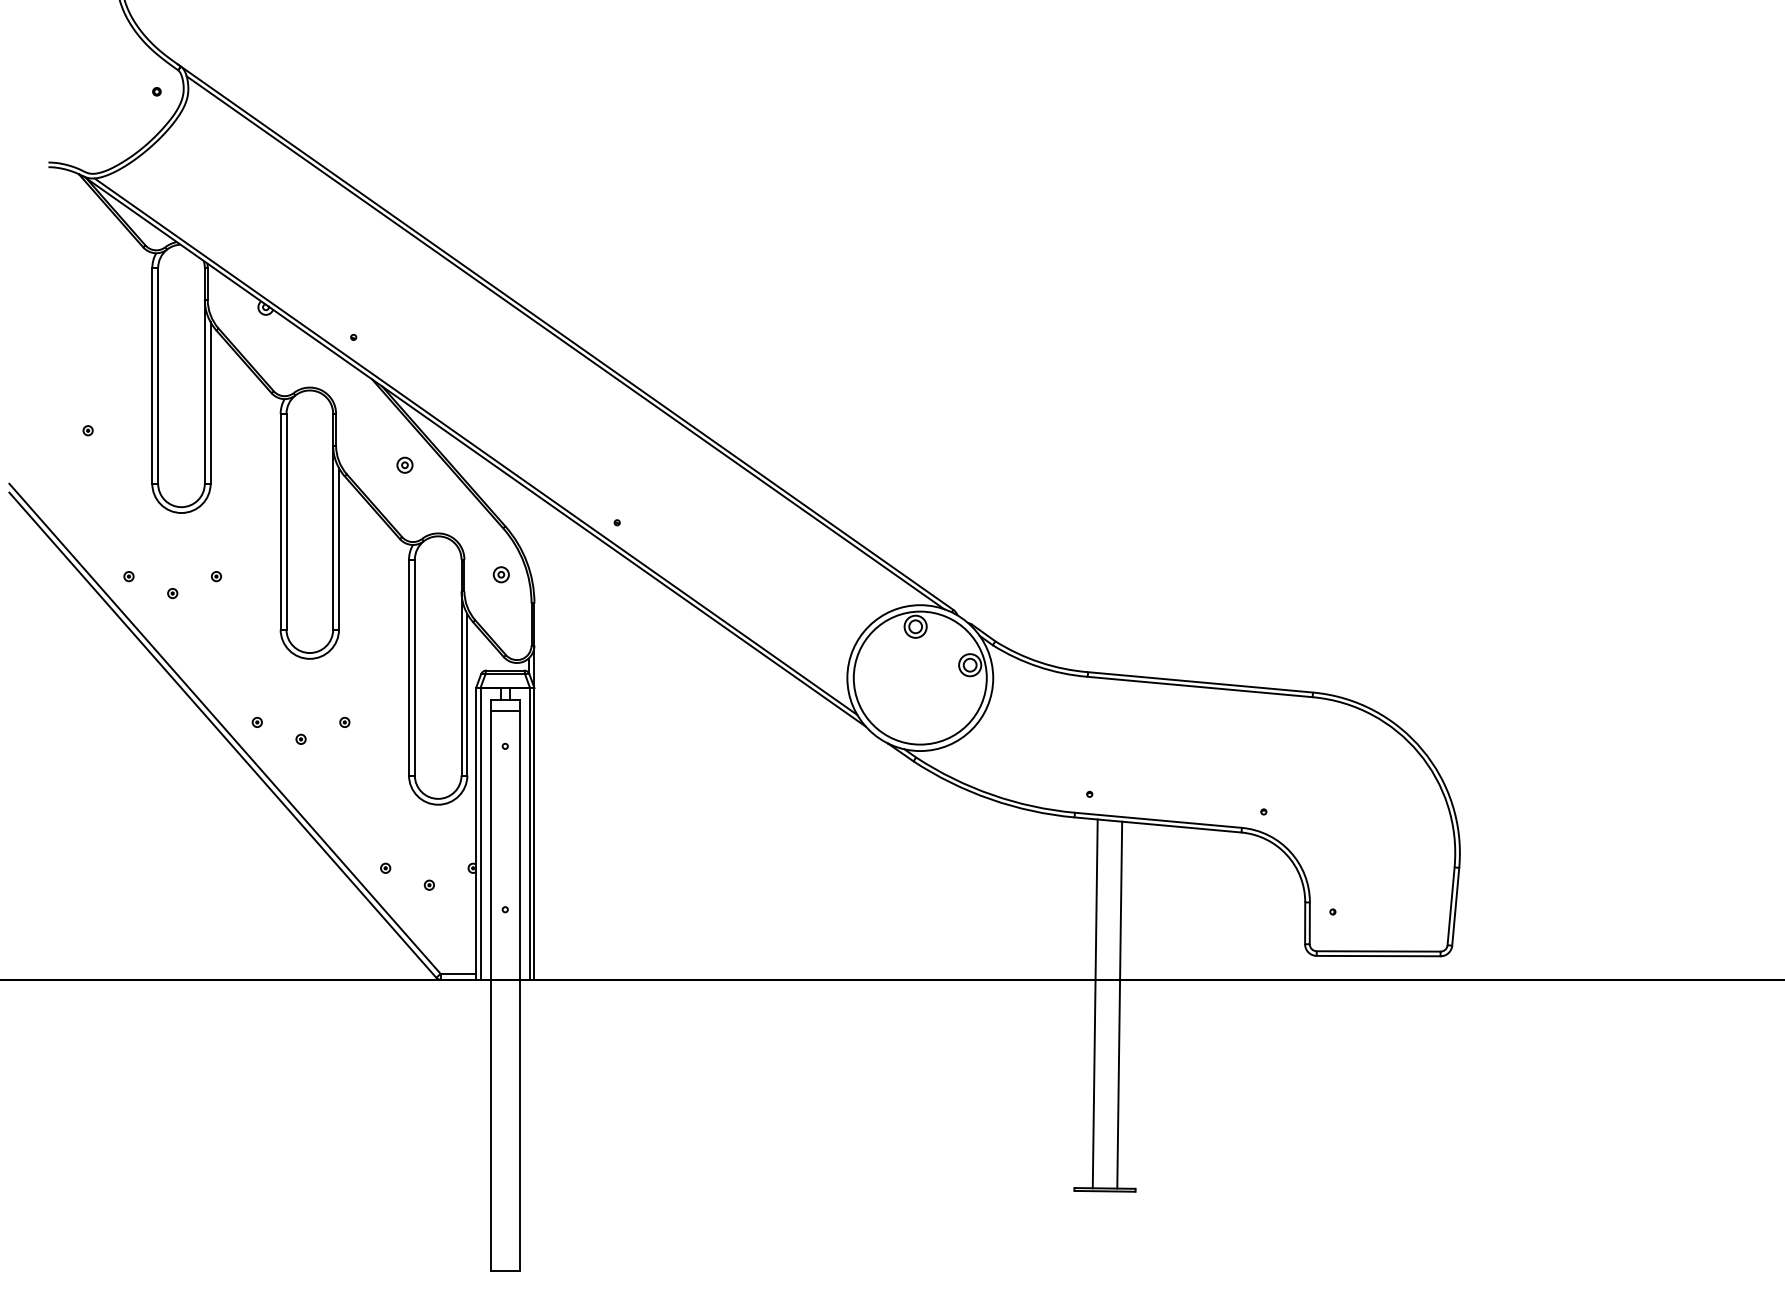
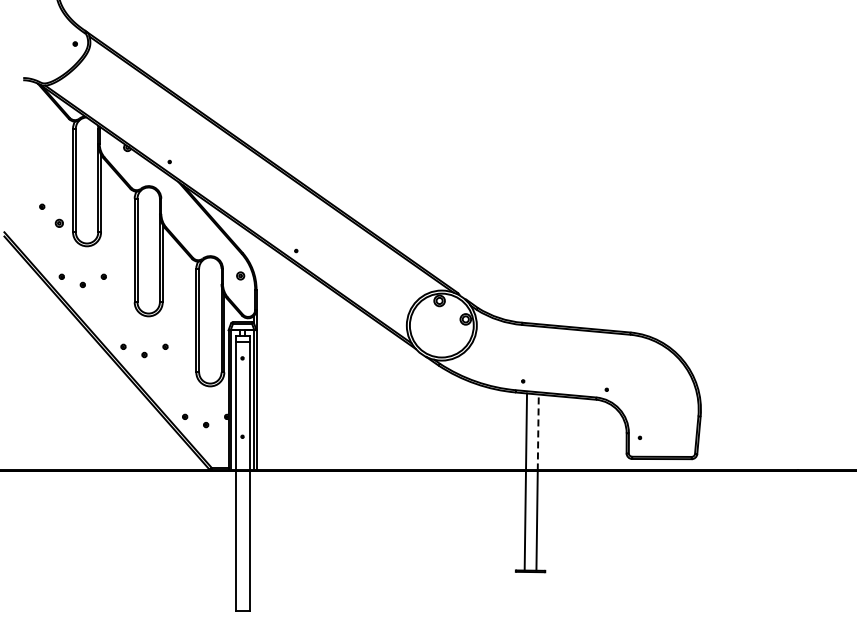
part: (403, 463) -> (58, 222), moved
line: (1121, 900) -> (538, 432), solid -> dashed

